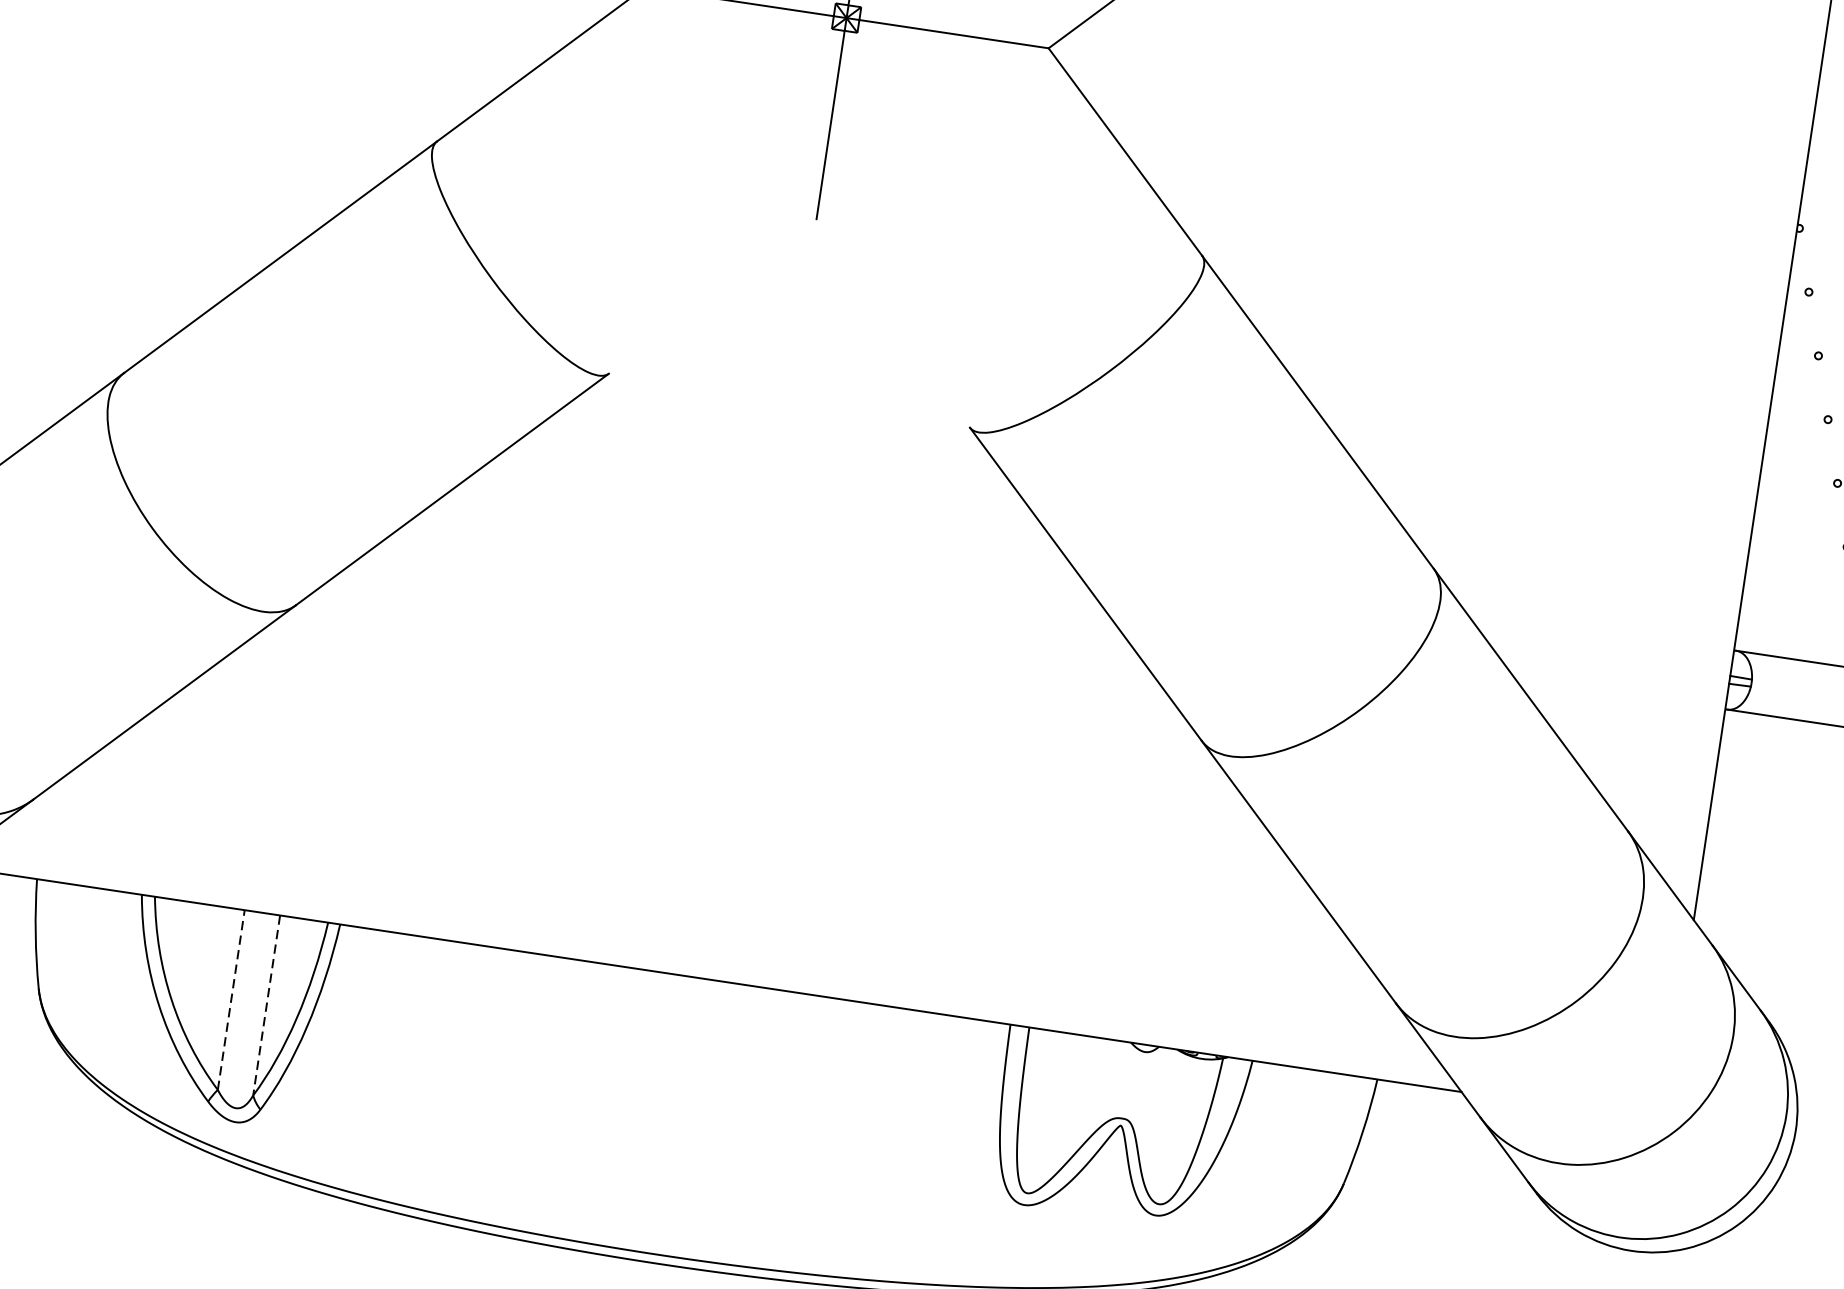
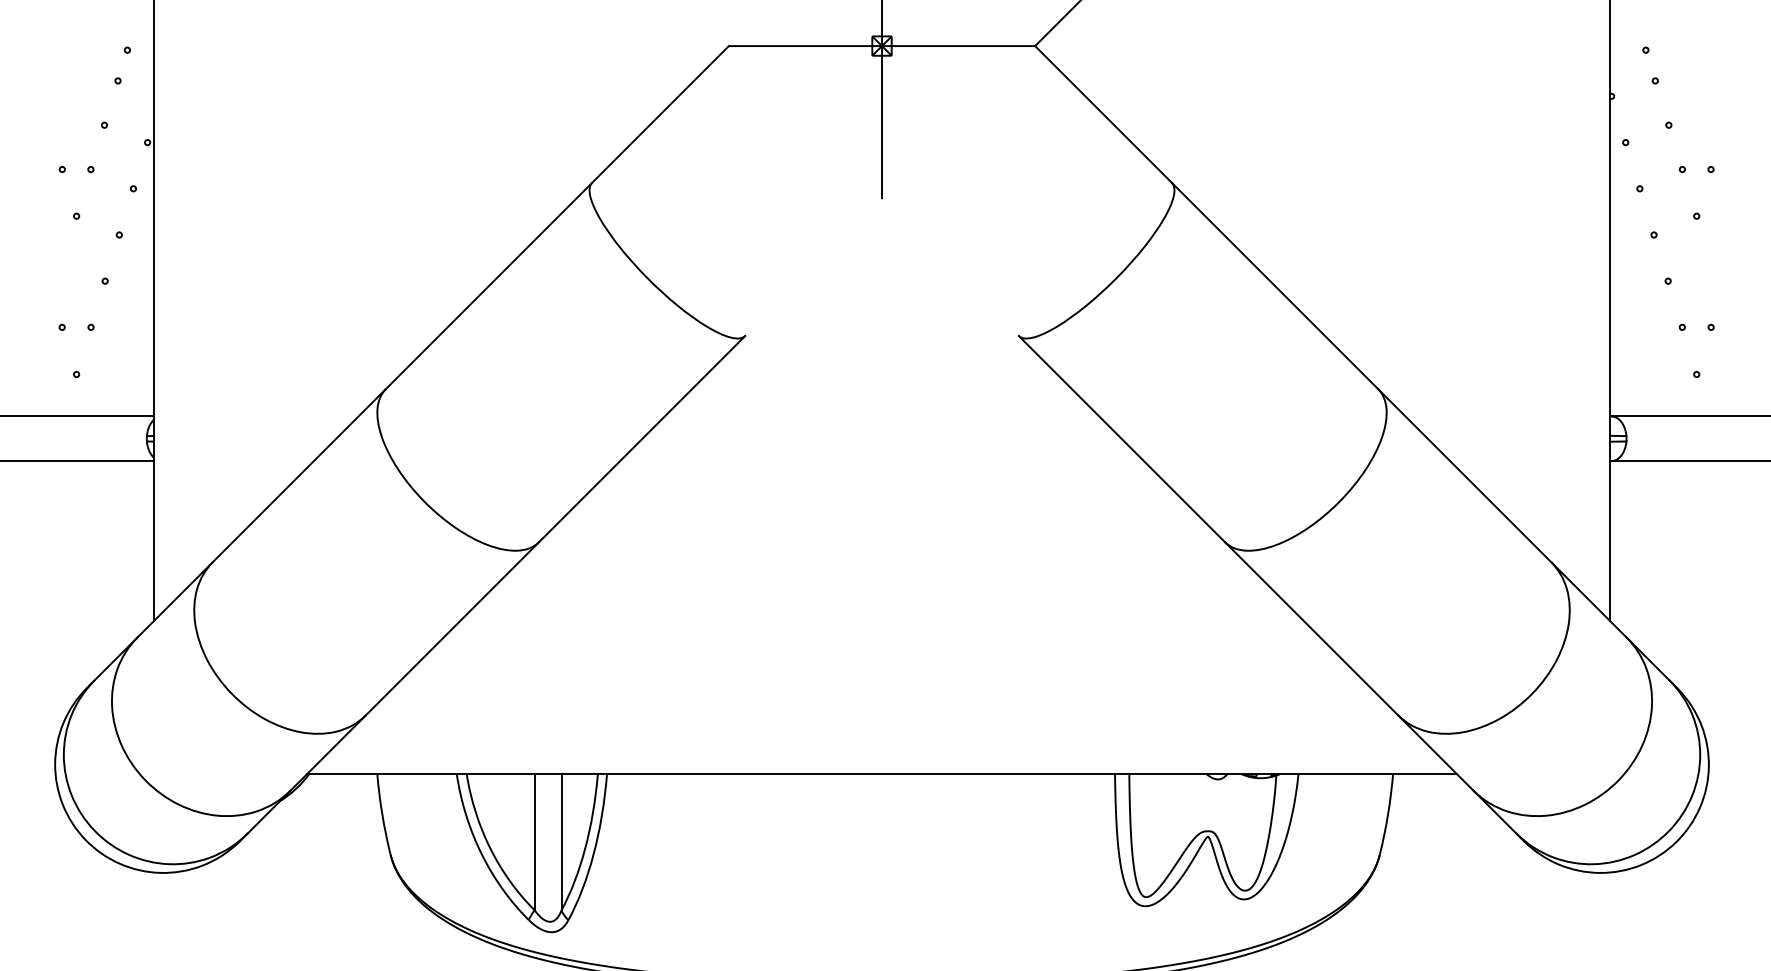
line: (231, 999) -> (534, 841), dashed -> solid
line: (266, 1005) -> (561, 842), dashed -> solid

